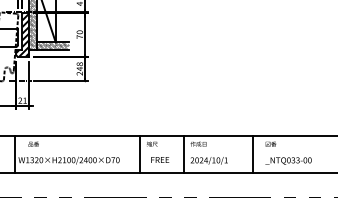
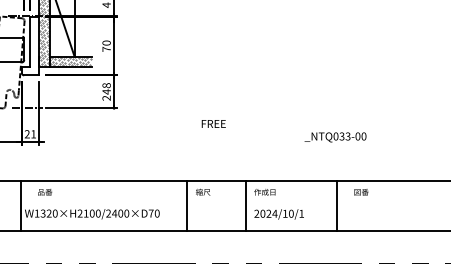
hatch: (22, 34) -> (30, 46), removed
text: (160, 159) -> (214, 123), moved
text: (288, 160) -> (335, 136), moved

